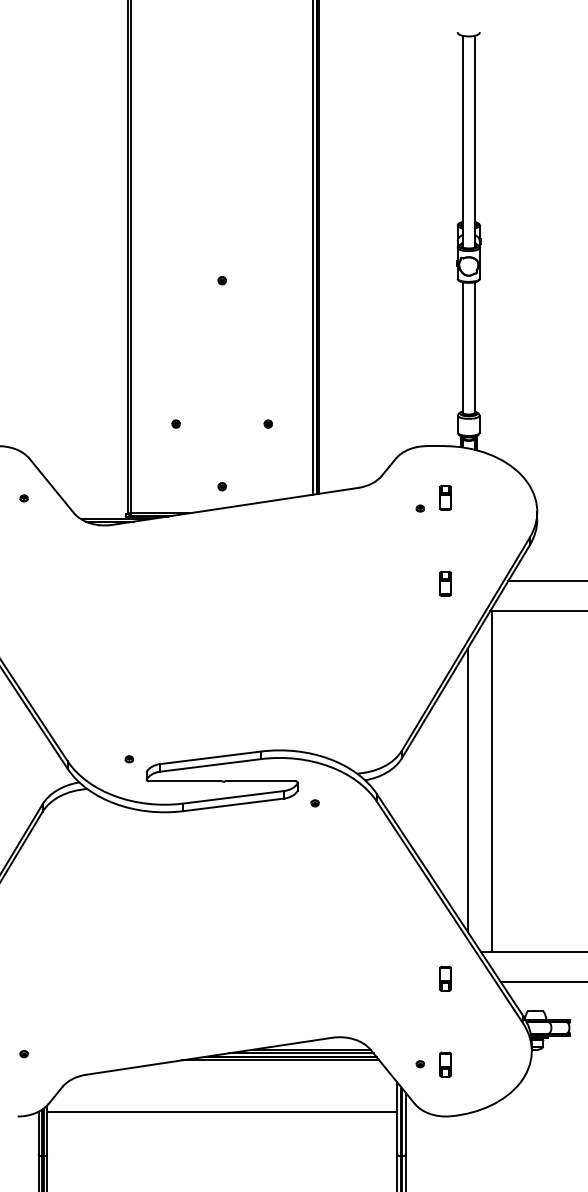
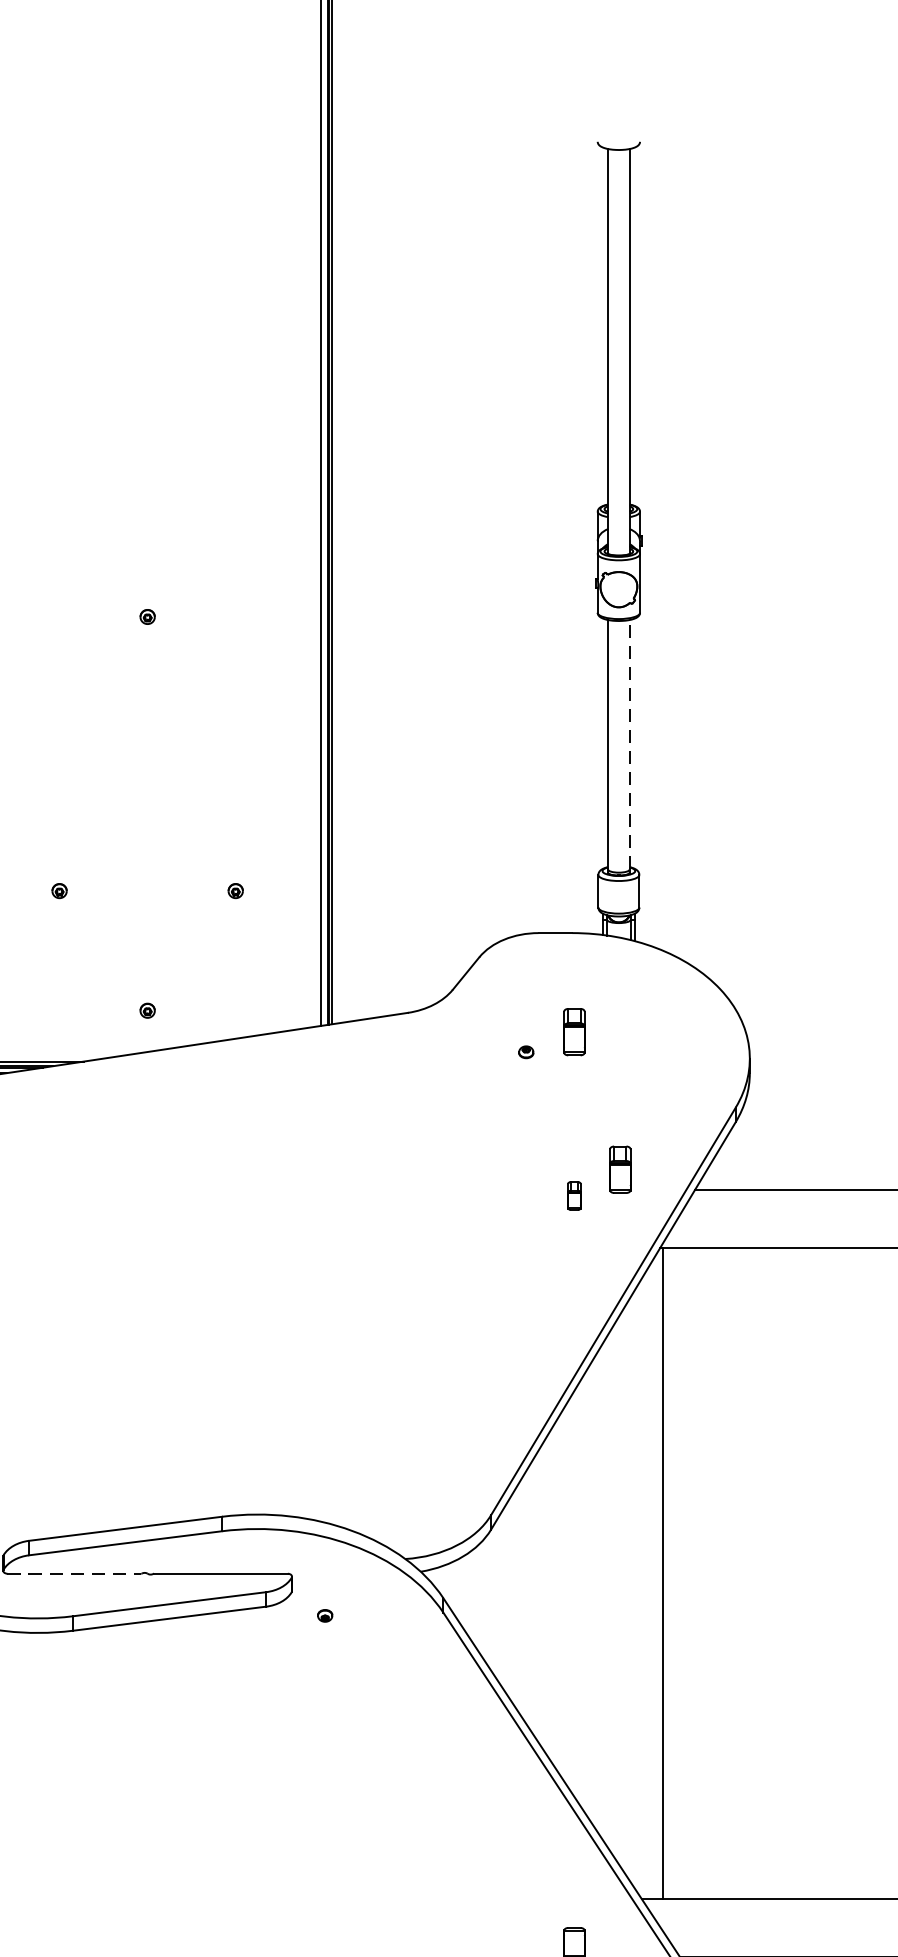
line: (474, 347) -> (629, 744), solid -> dashed
part: (469, 569) -> (620, 1168), added
part: (445, 583) -> (574, 1195), size x0.6
line: (183, 781) -> (73, 1574), solid -> dashed
line: (467, 789) -> (616, 1589), removed

